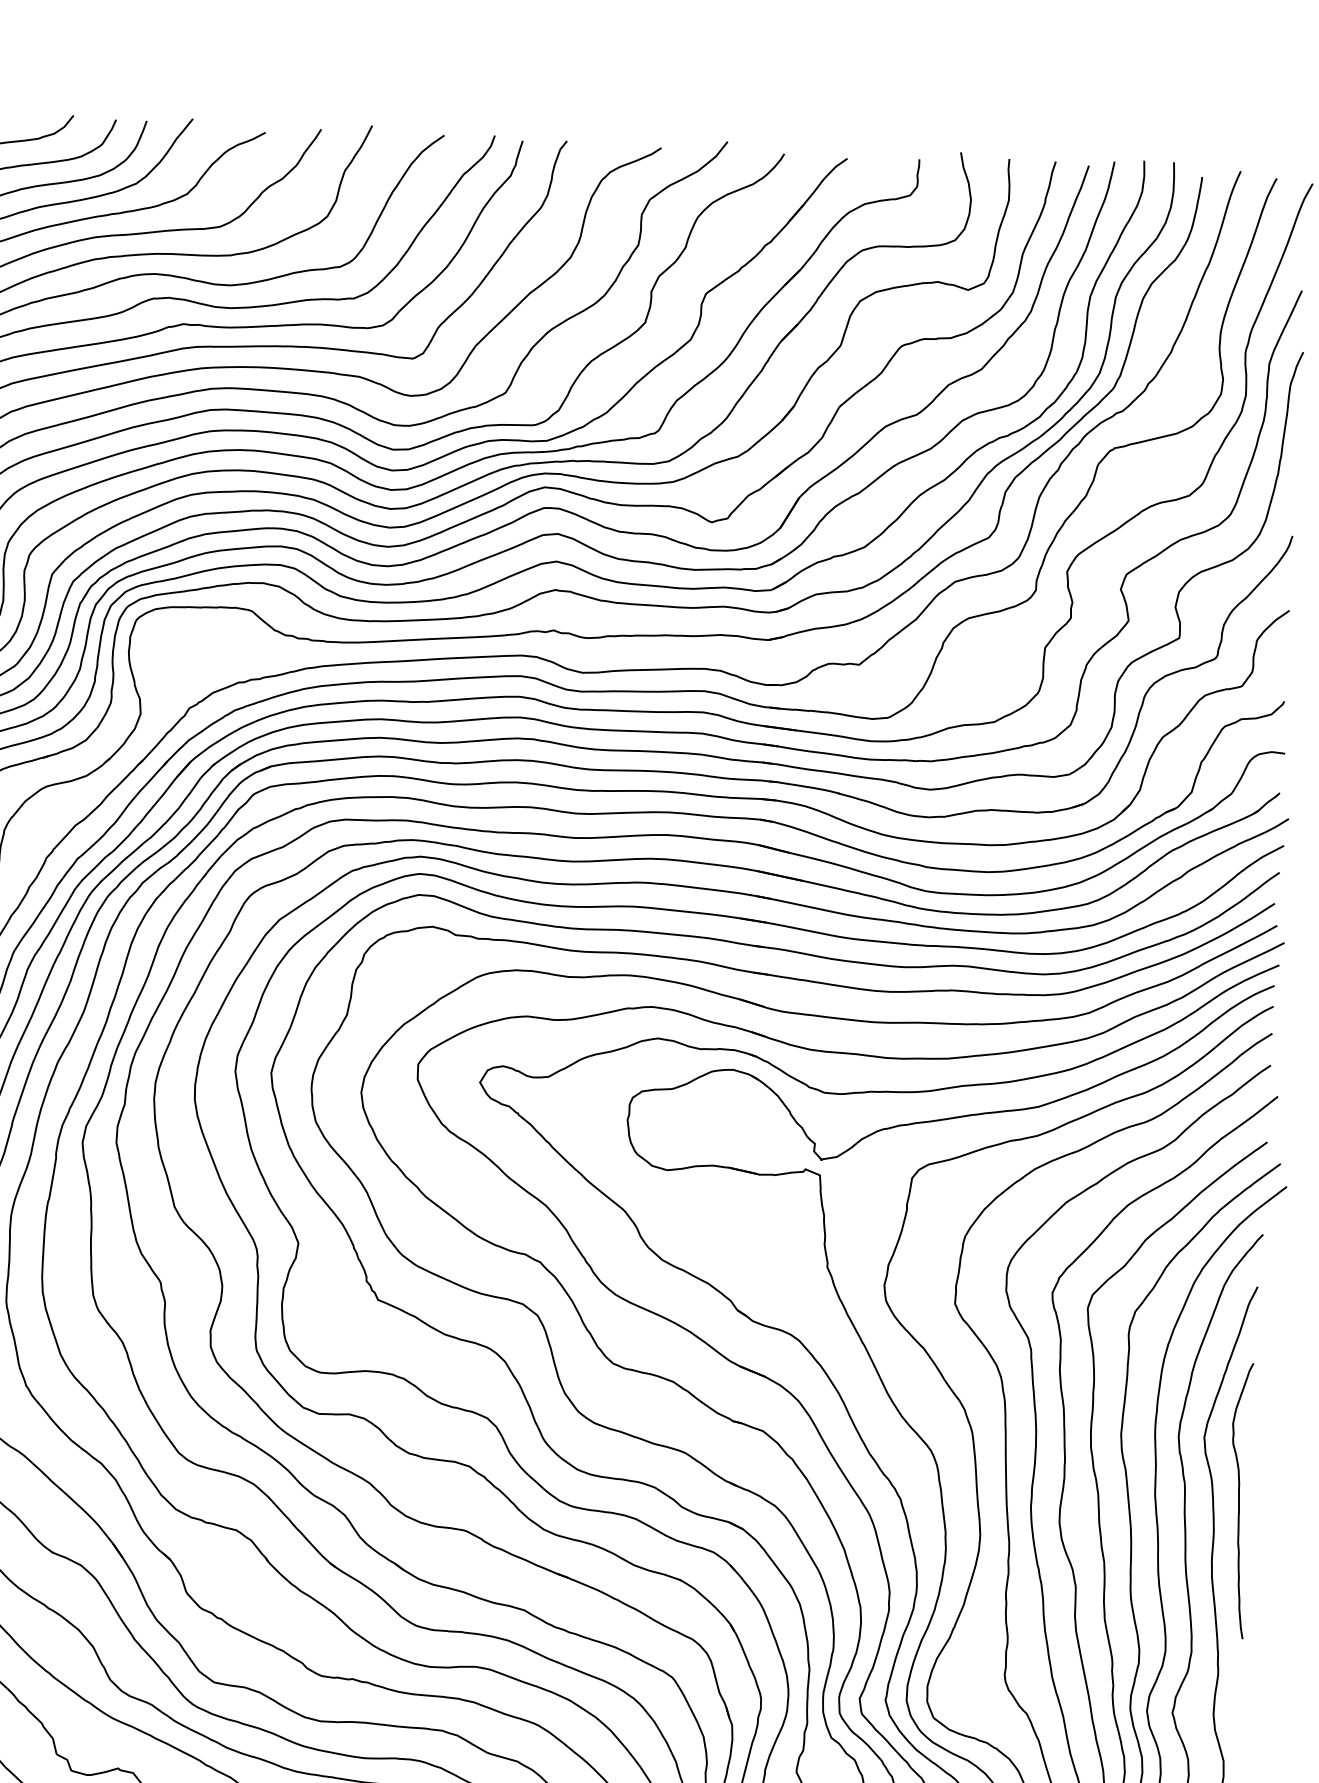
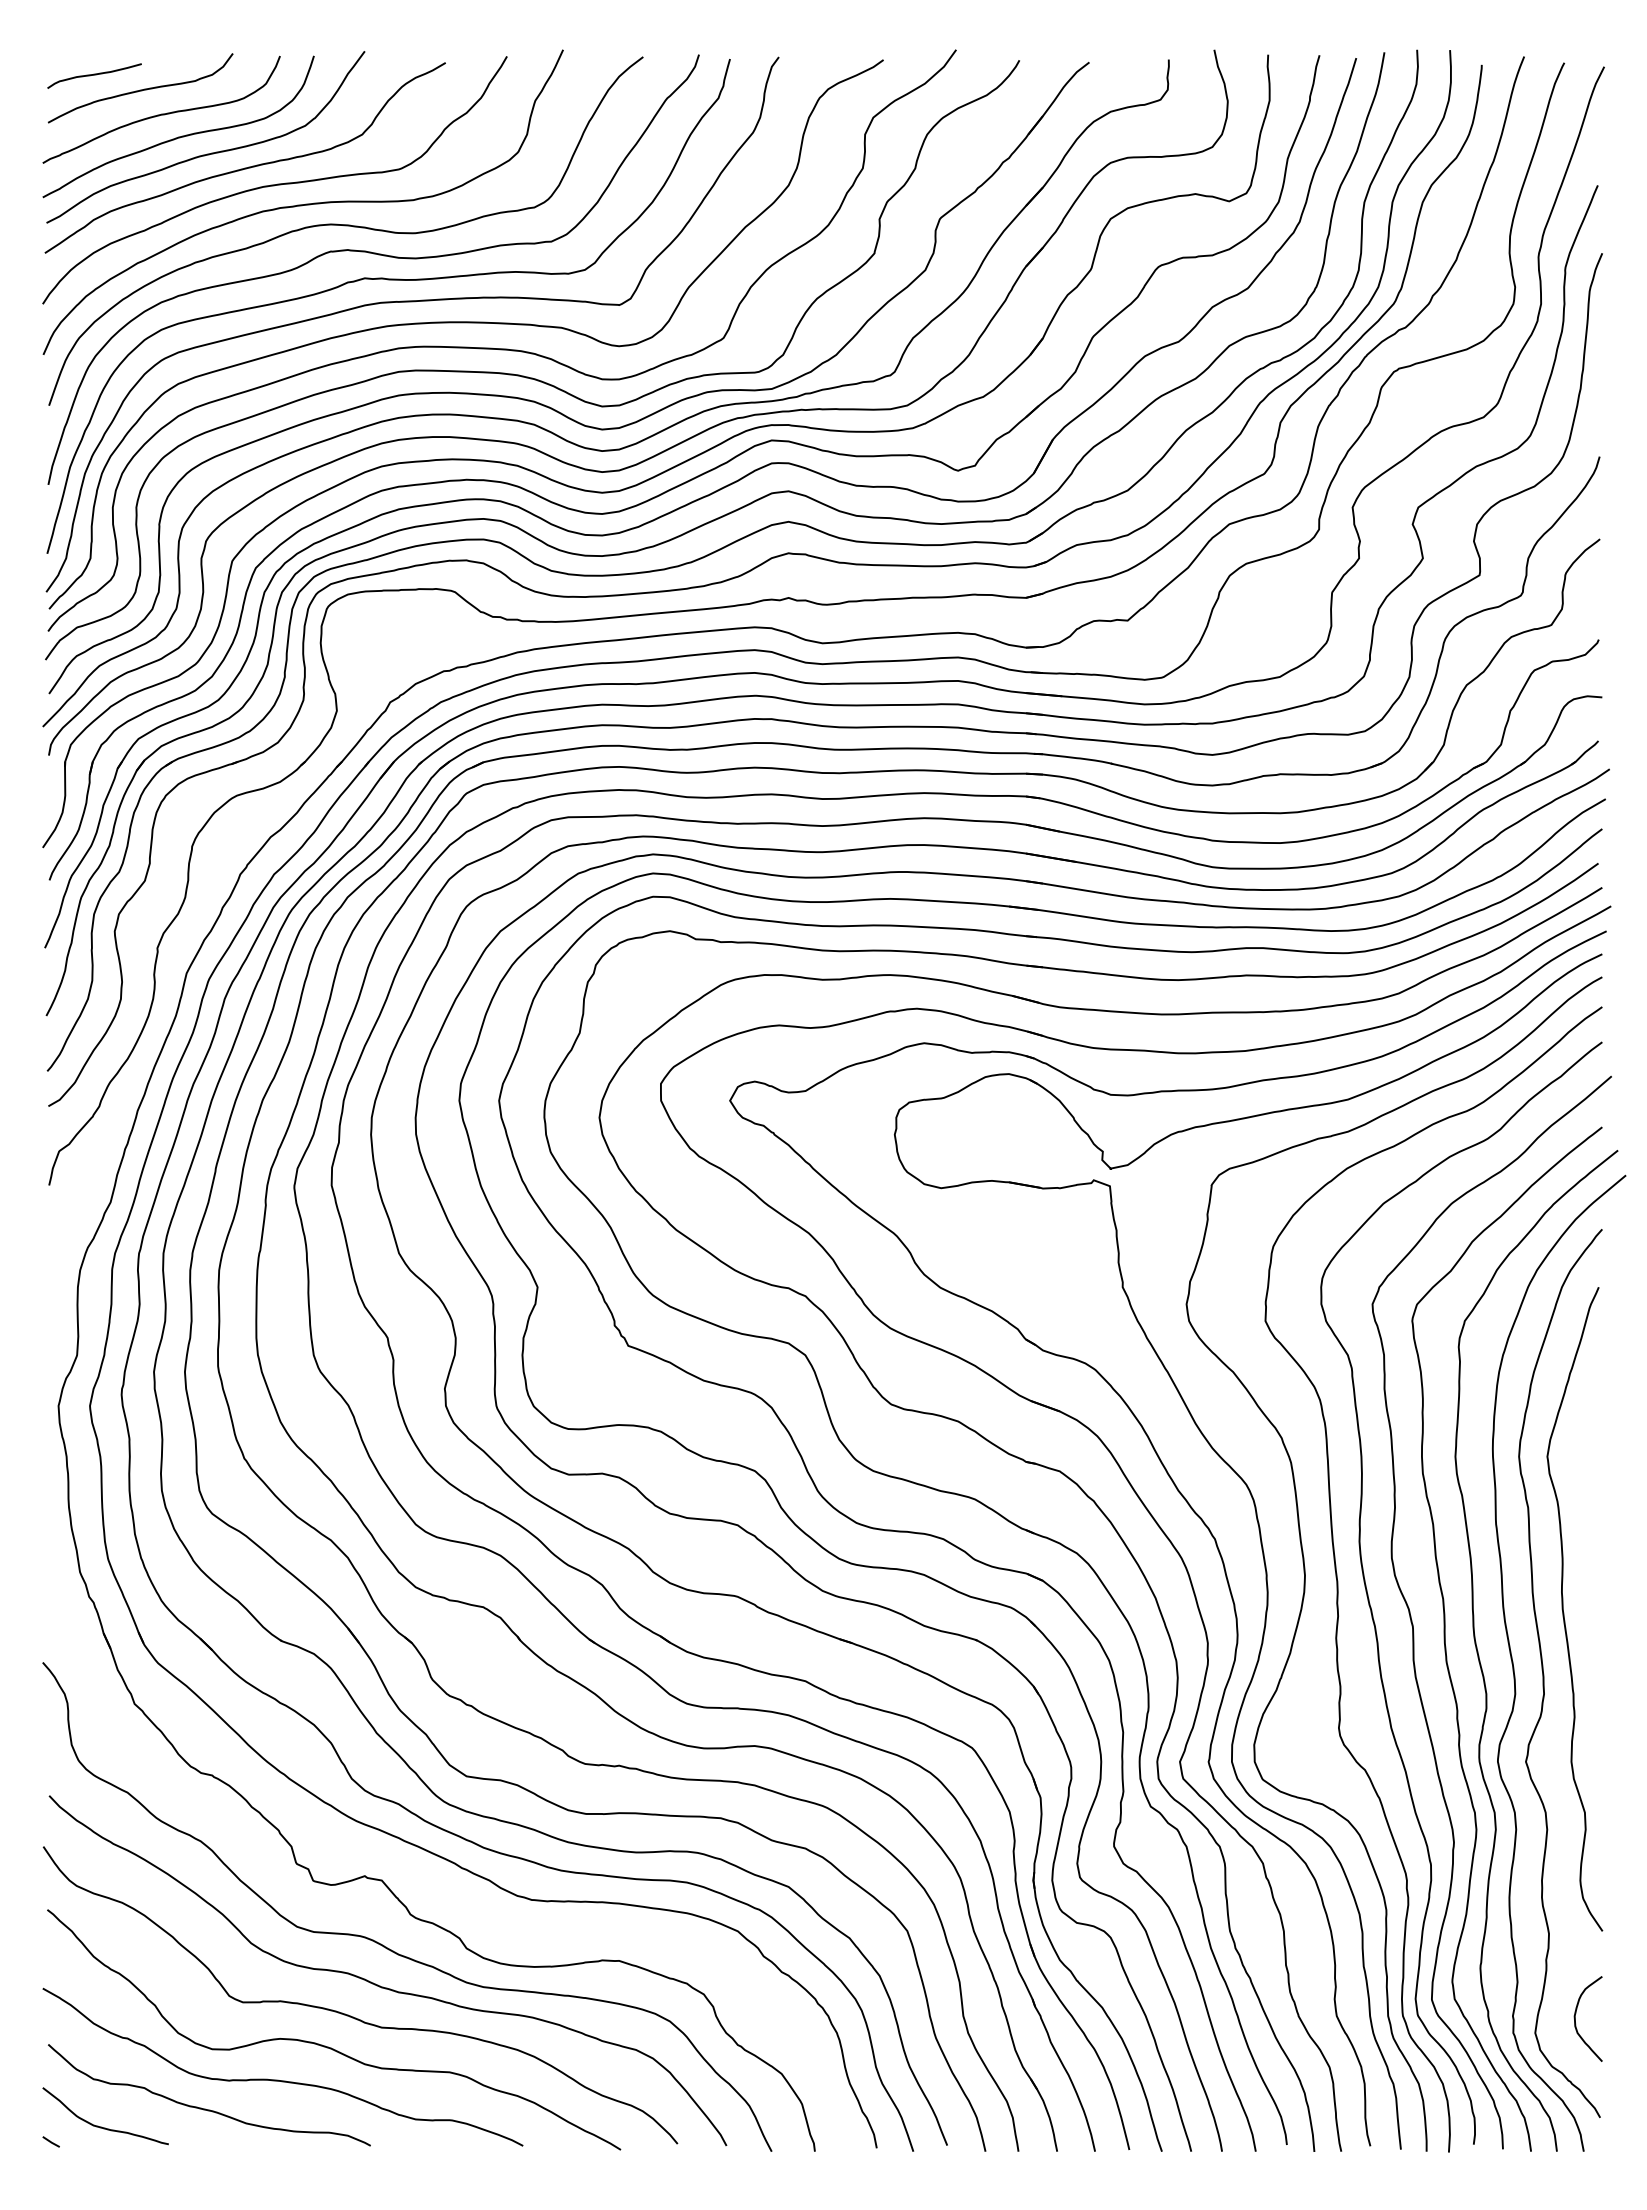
curve: (1238, 1500) -> (1588, 1524), removed

